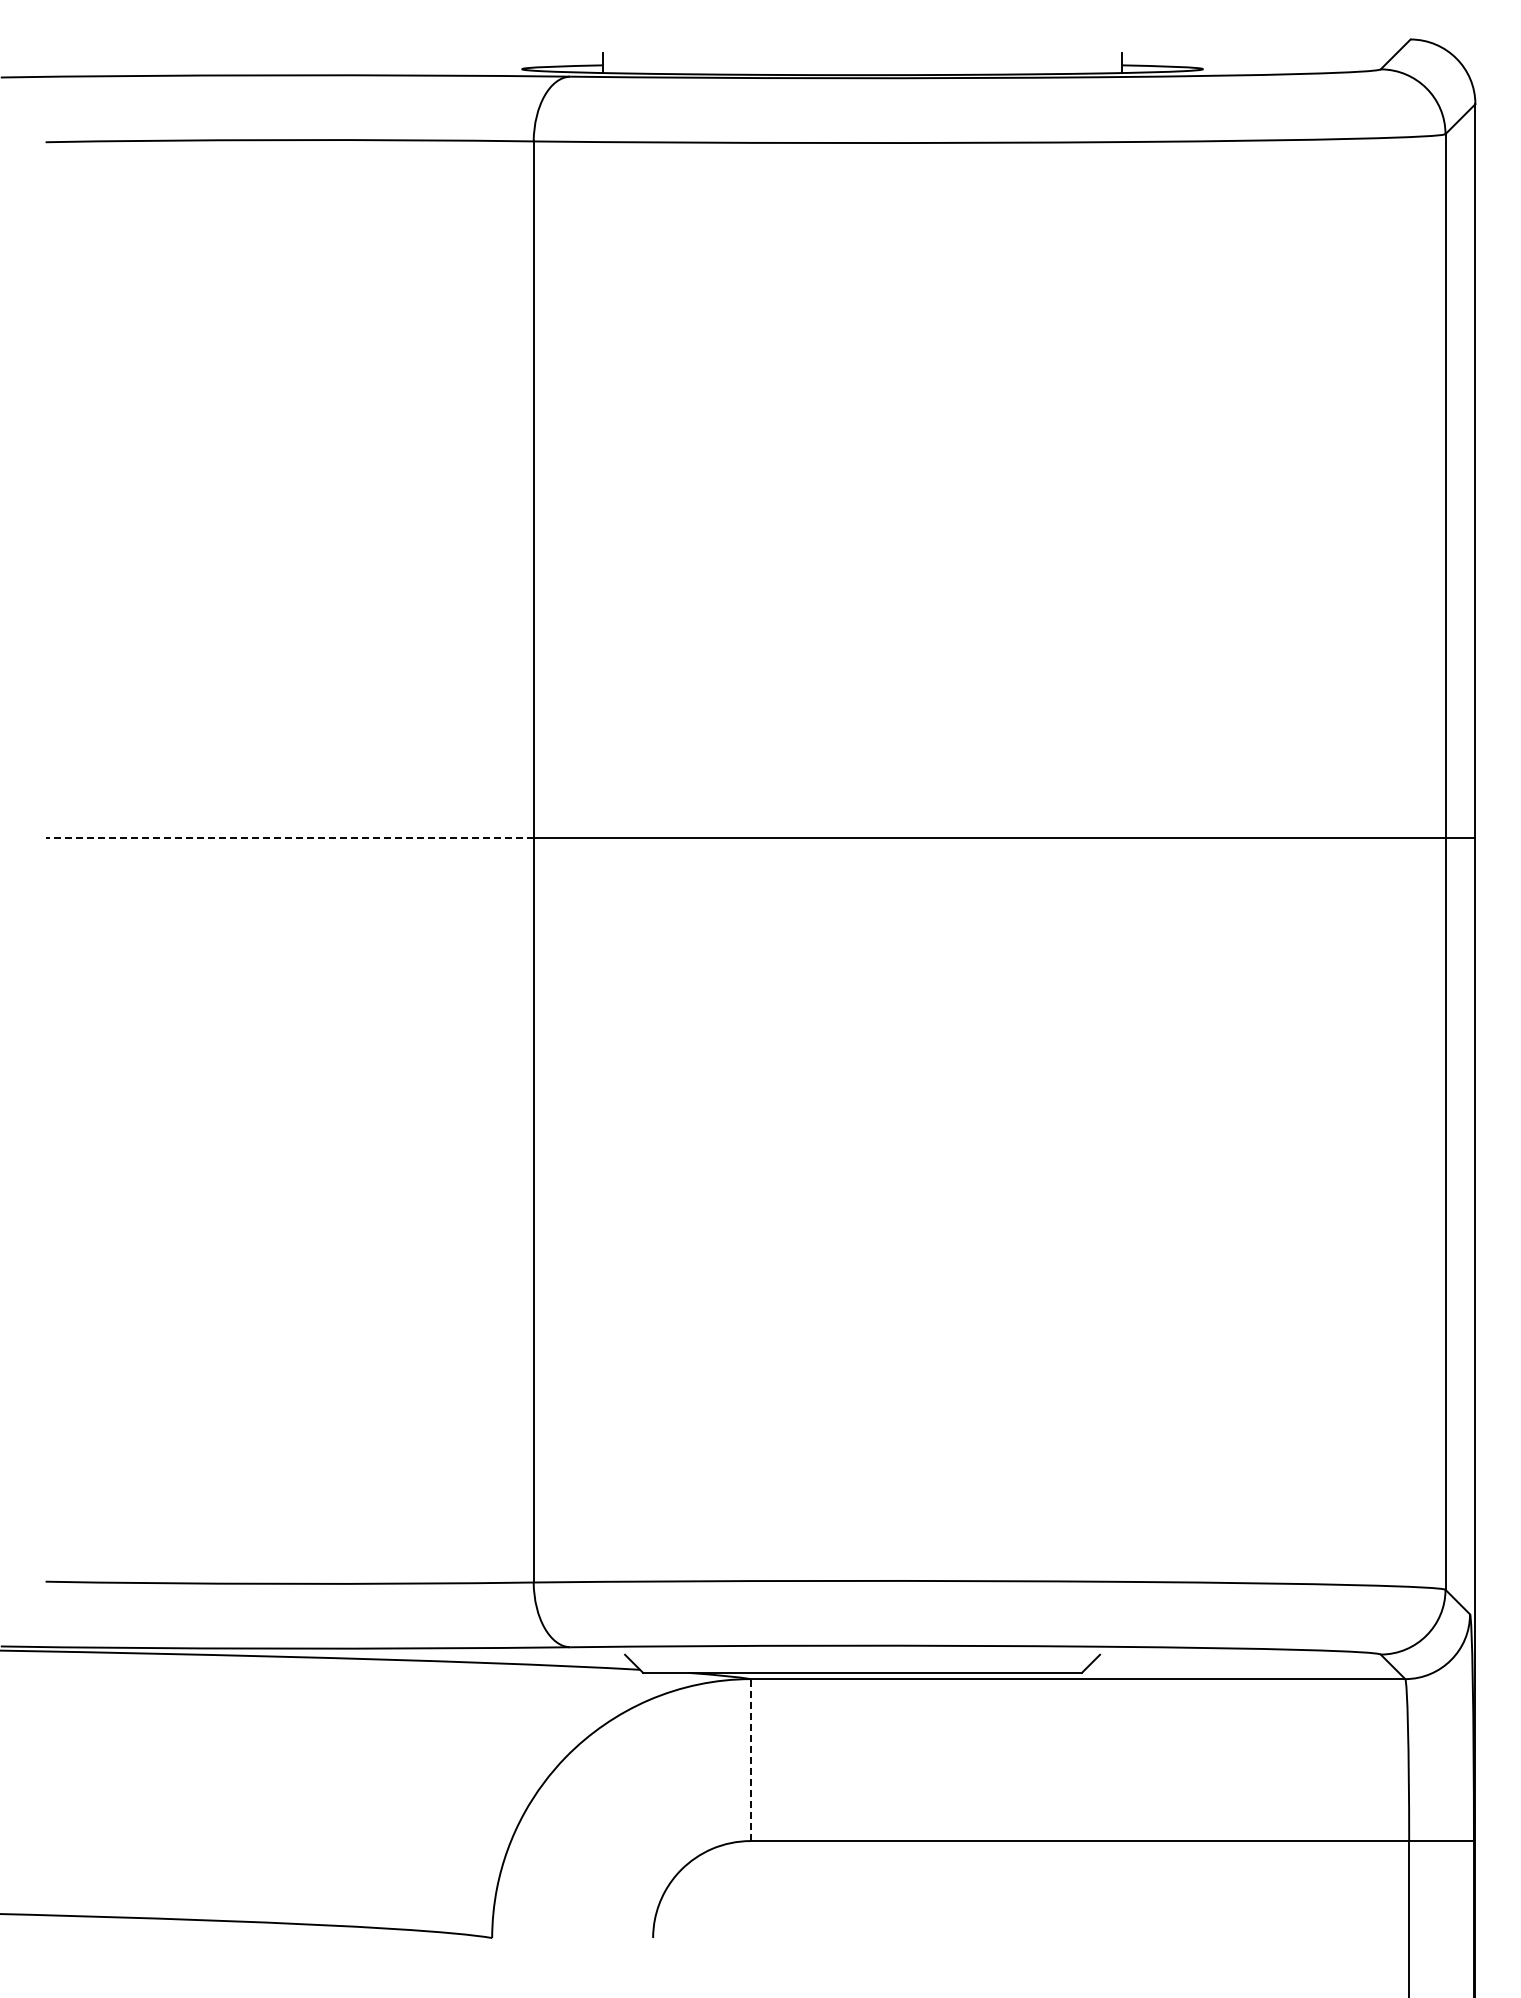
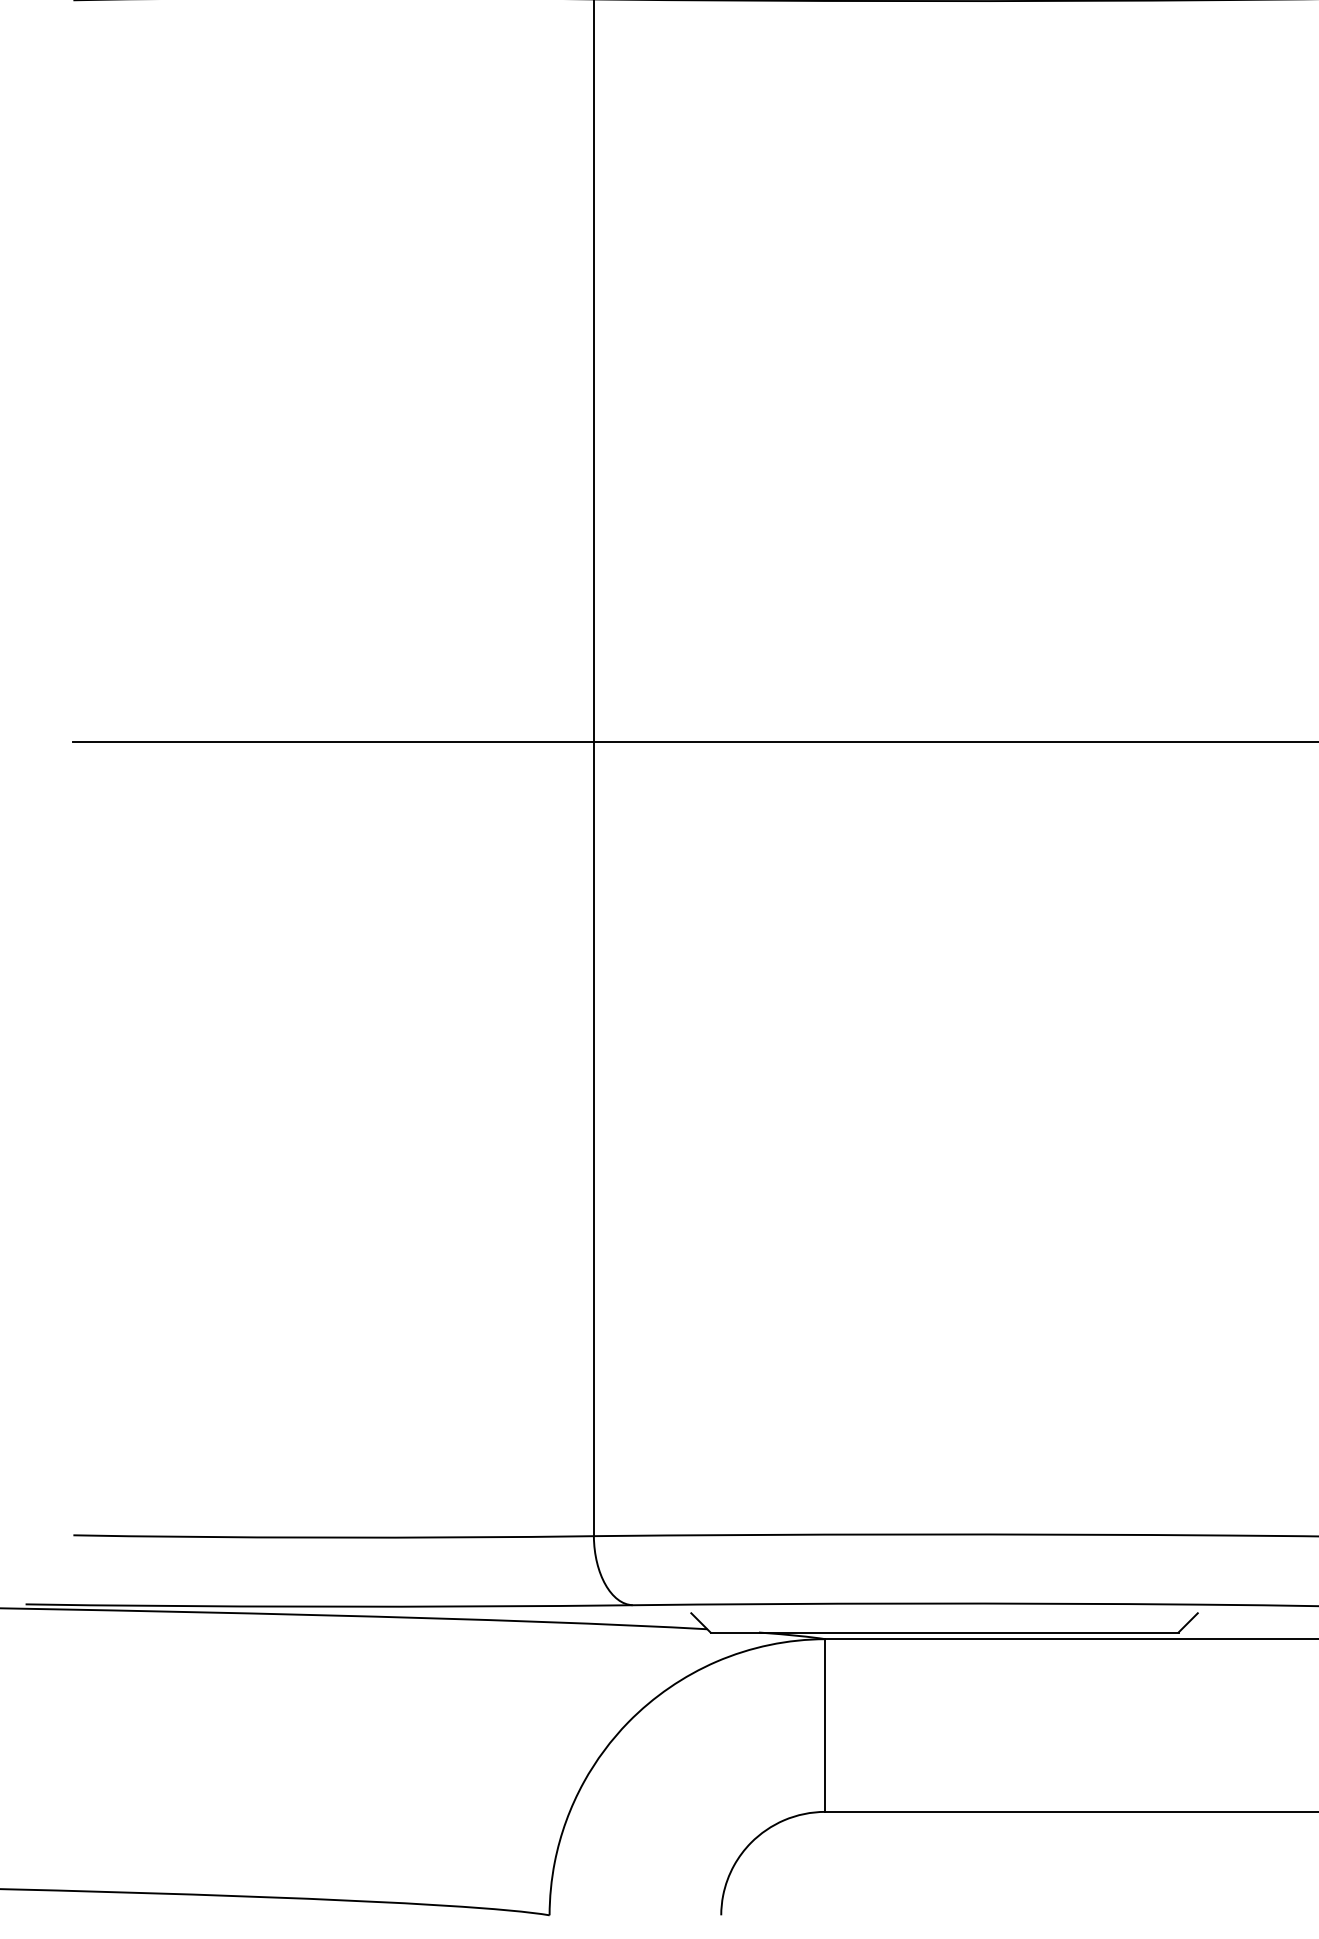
line: (289, 837) -> (333, 741), dashed -> solid
line: (750, 1760) -> (825, 1725), dashed -> solid

